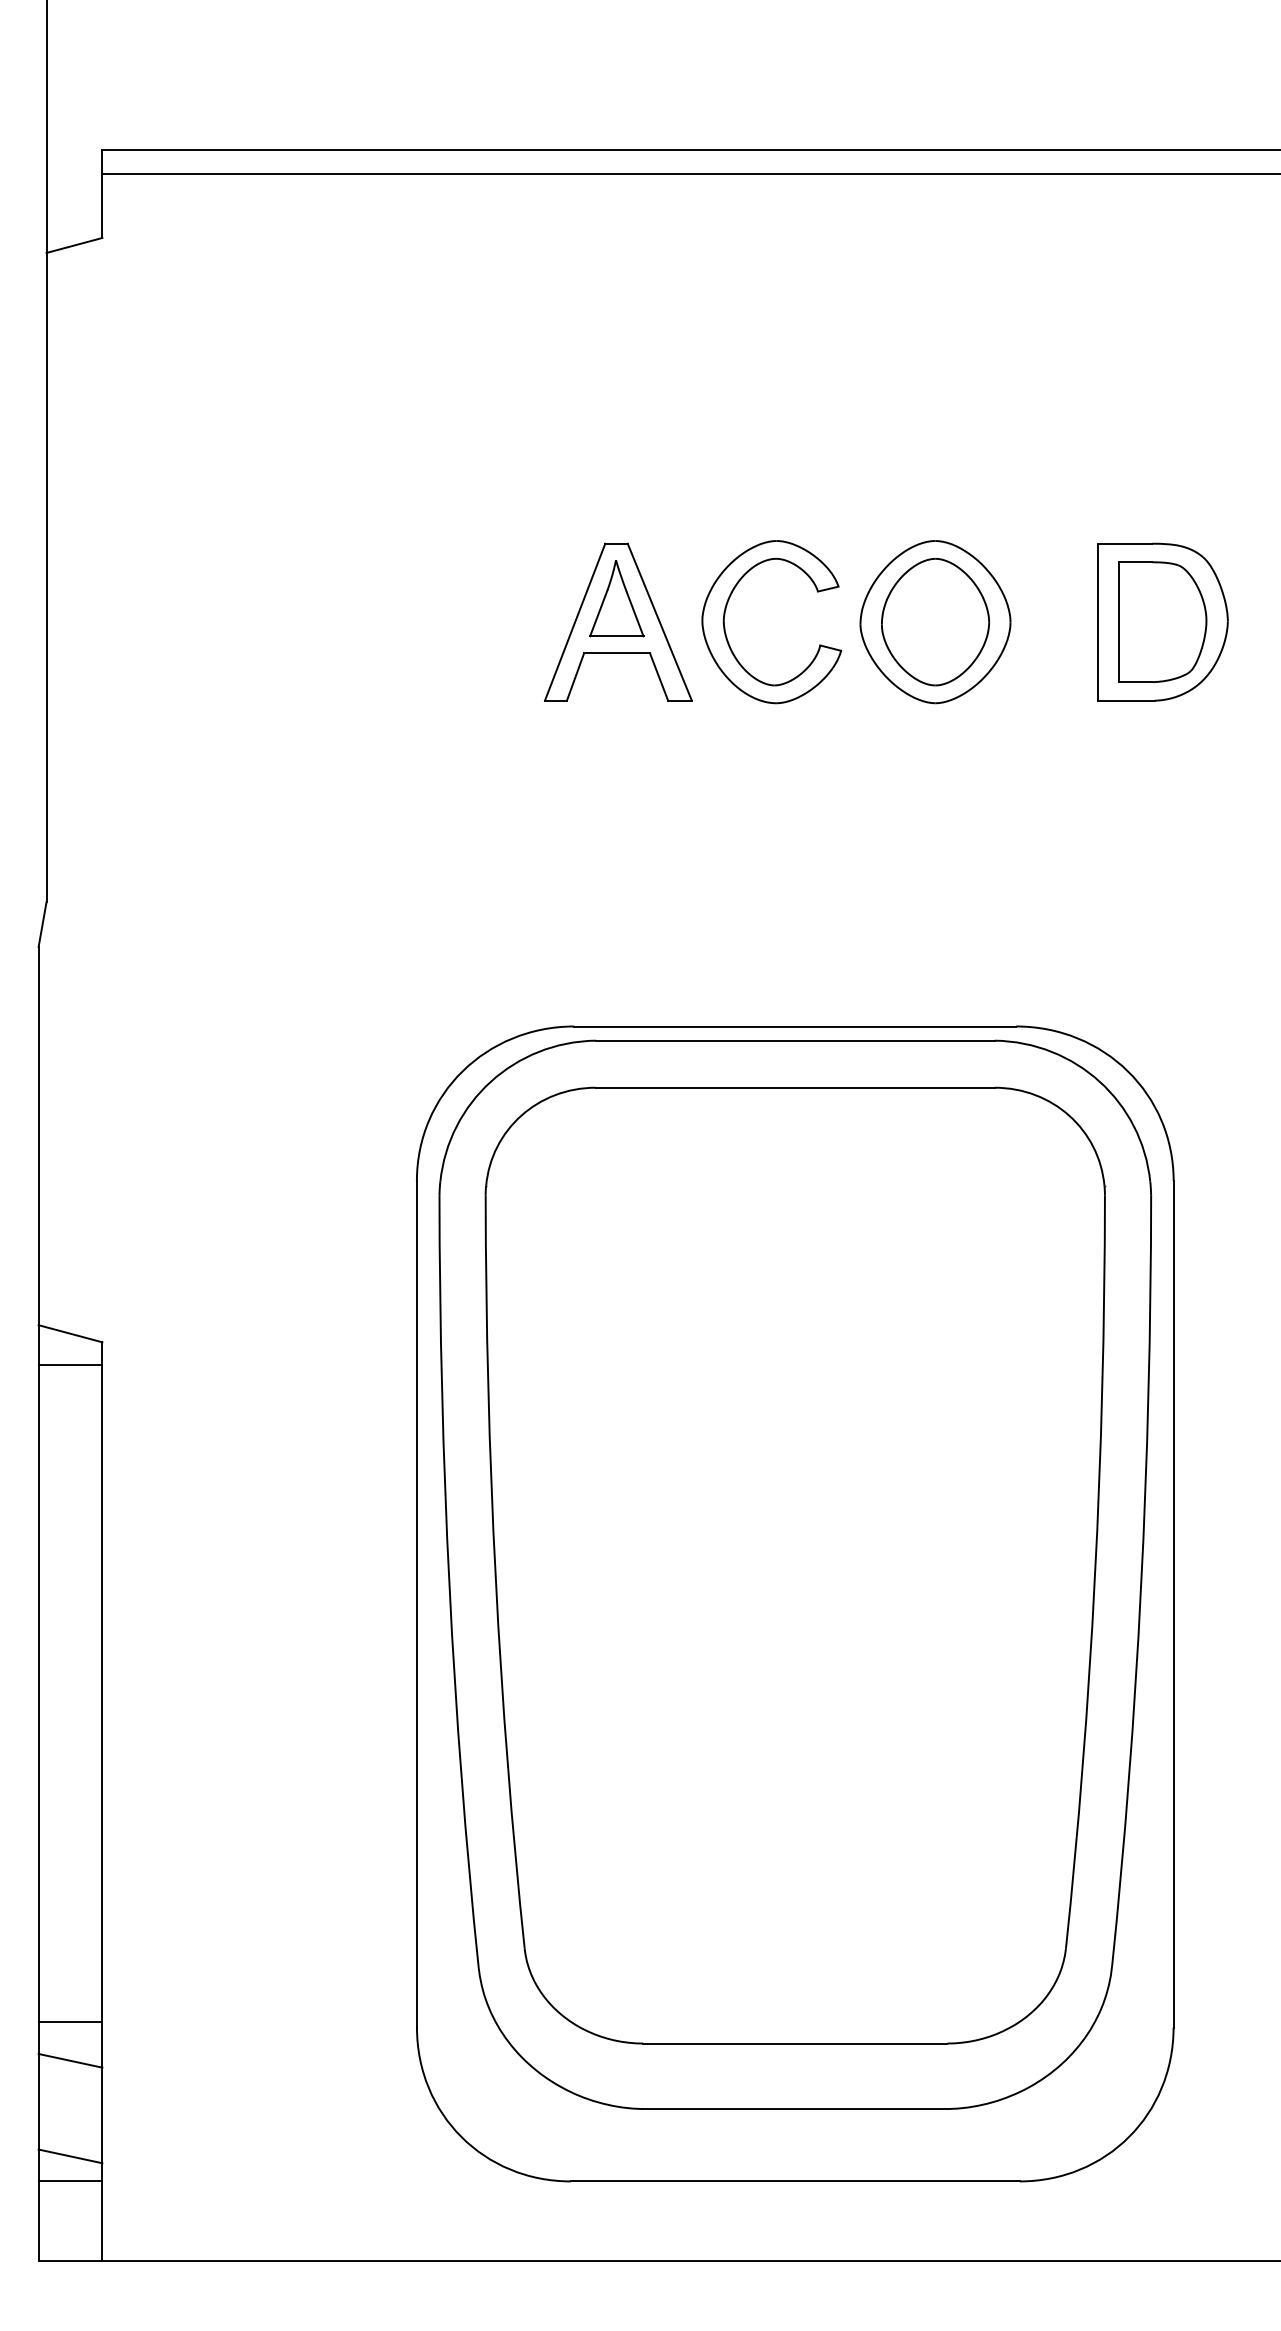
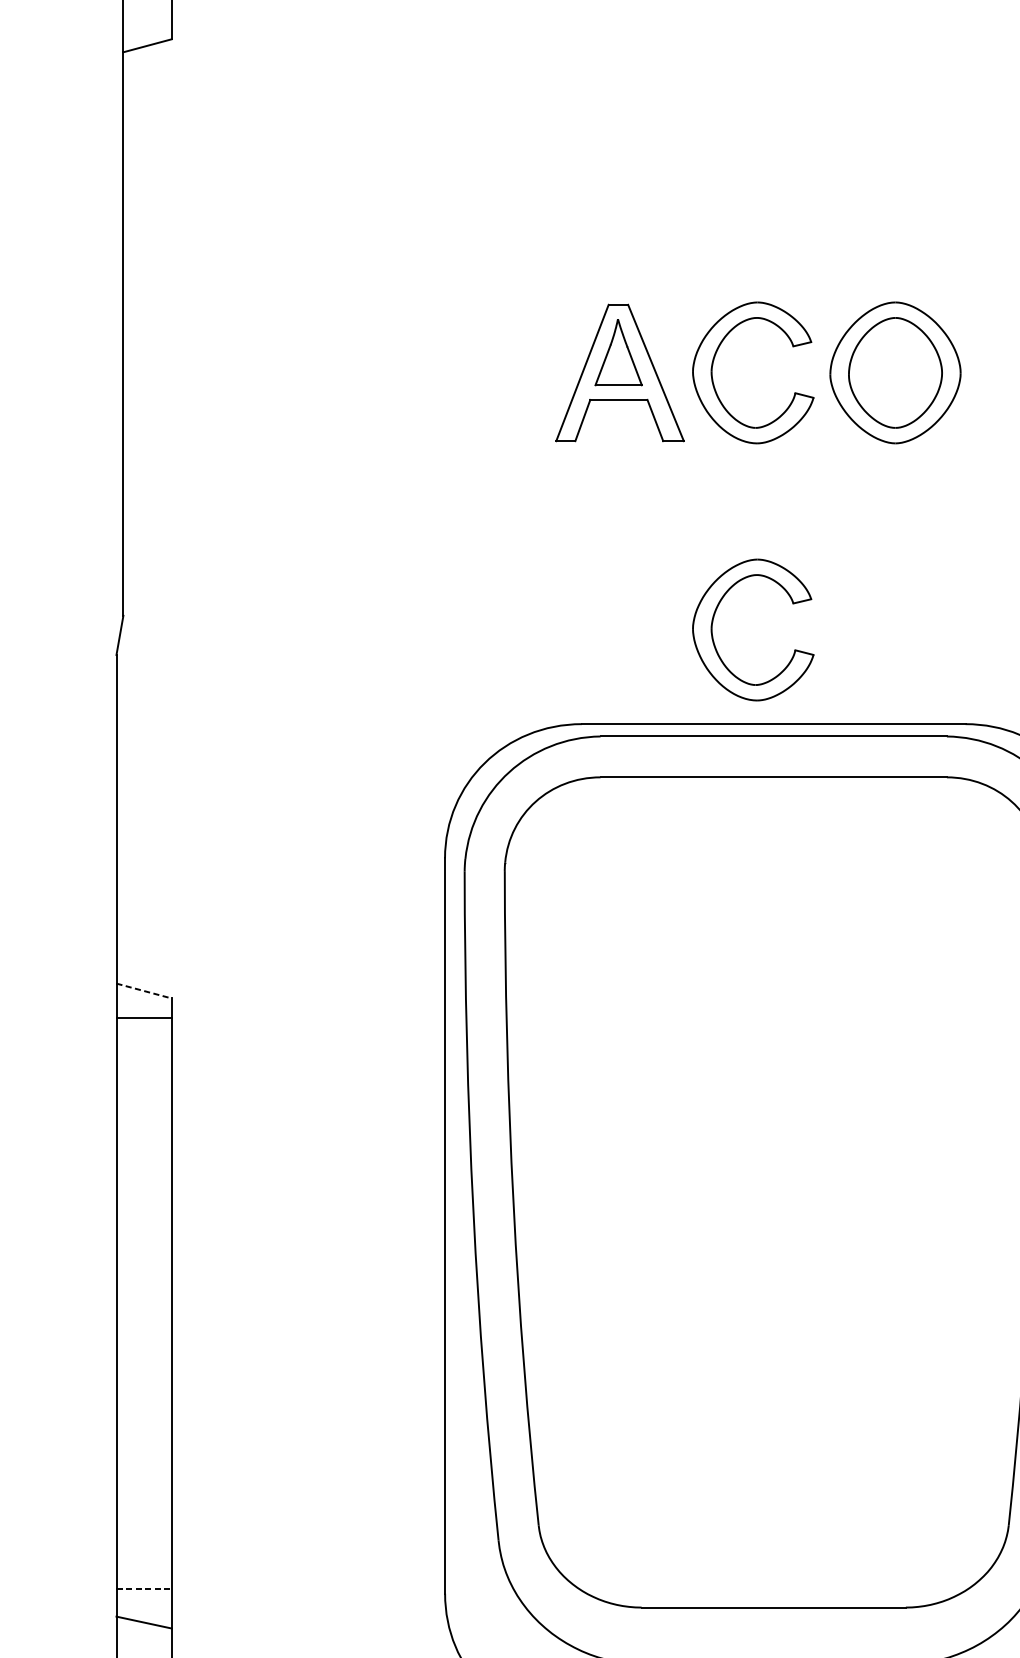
part: (725, 923) -> (713, 634), added
line: (70, 1333) -> (144, 990), solid -> dashed
line: (70, 2022) -> (144, 1589), solid -> dashed

